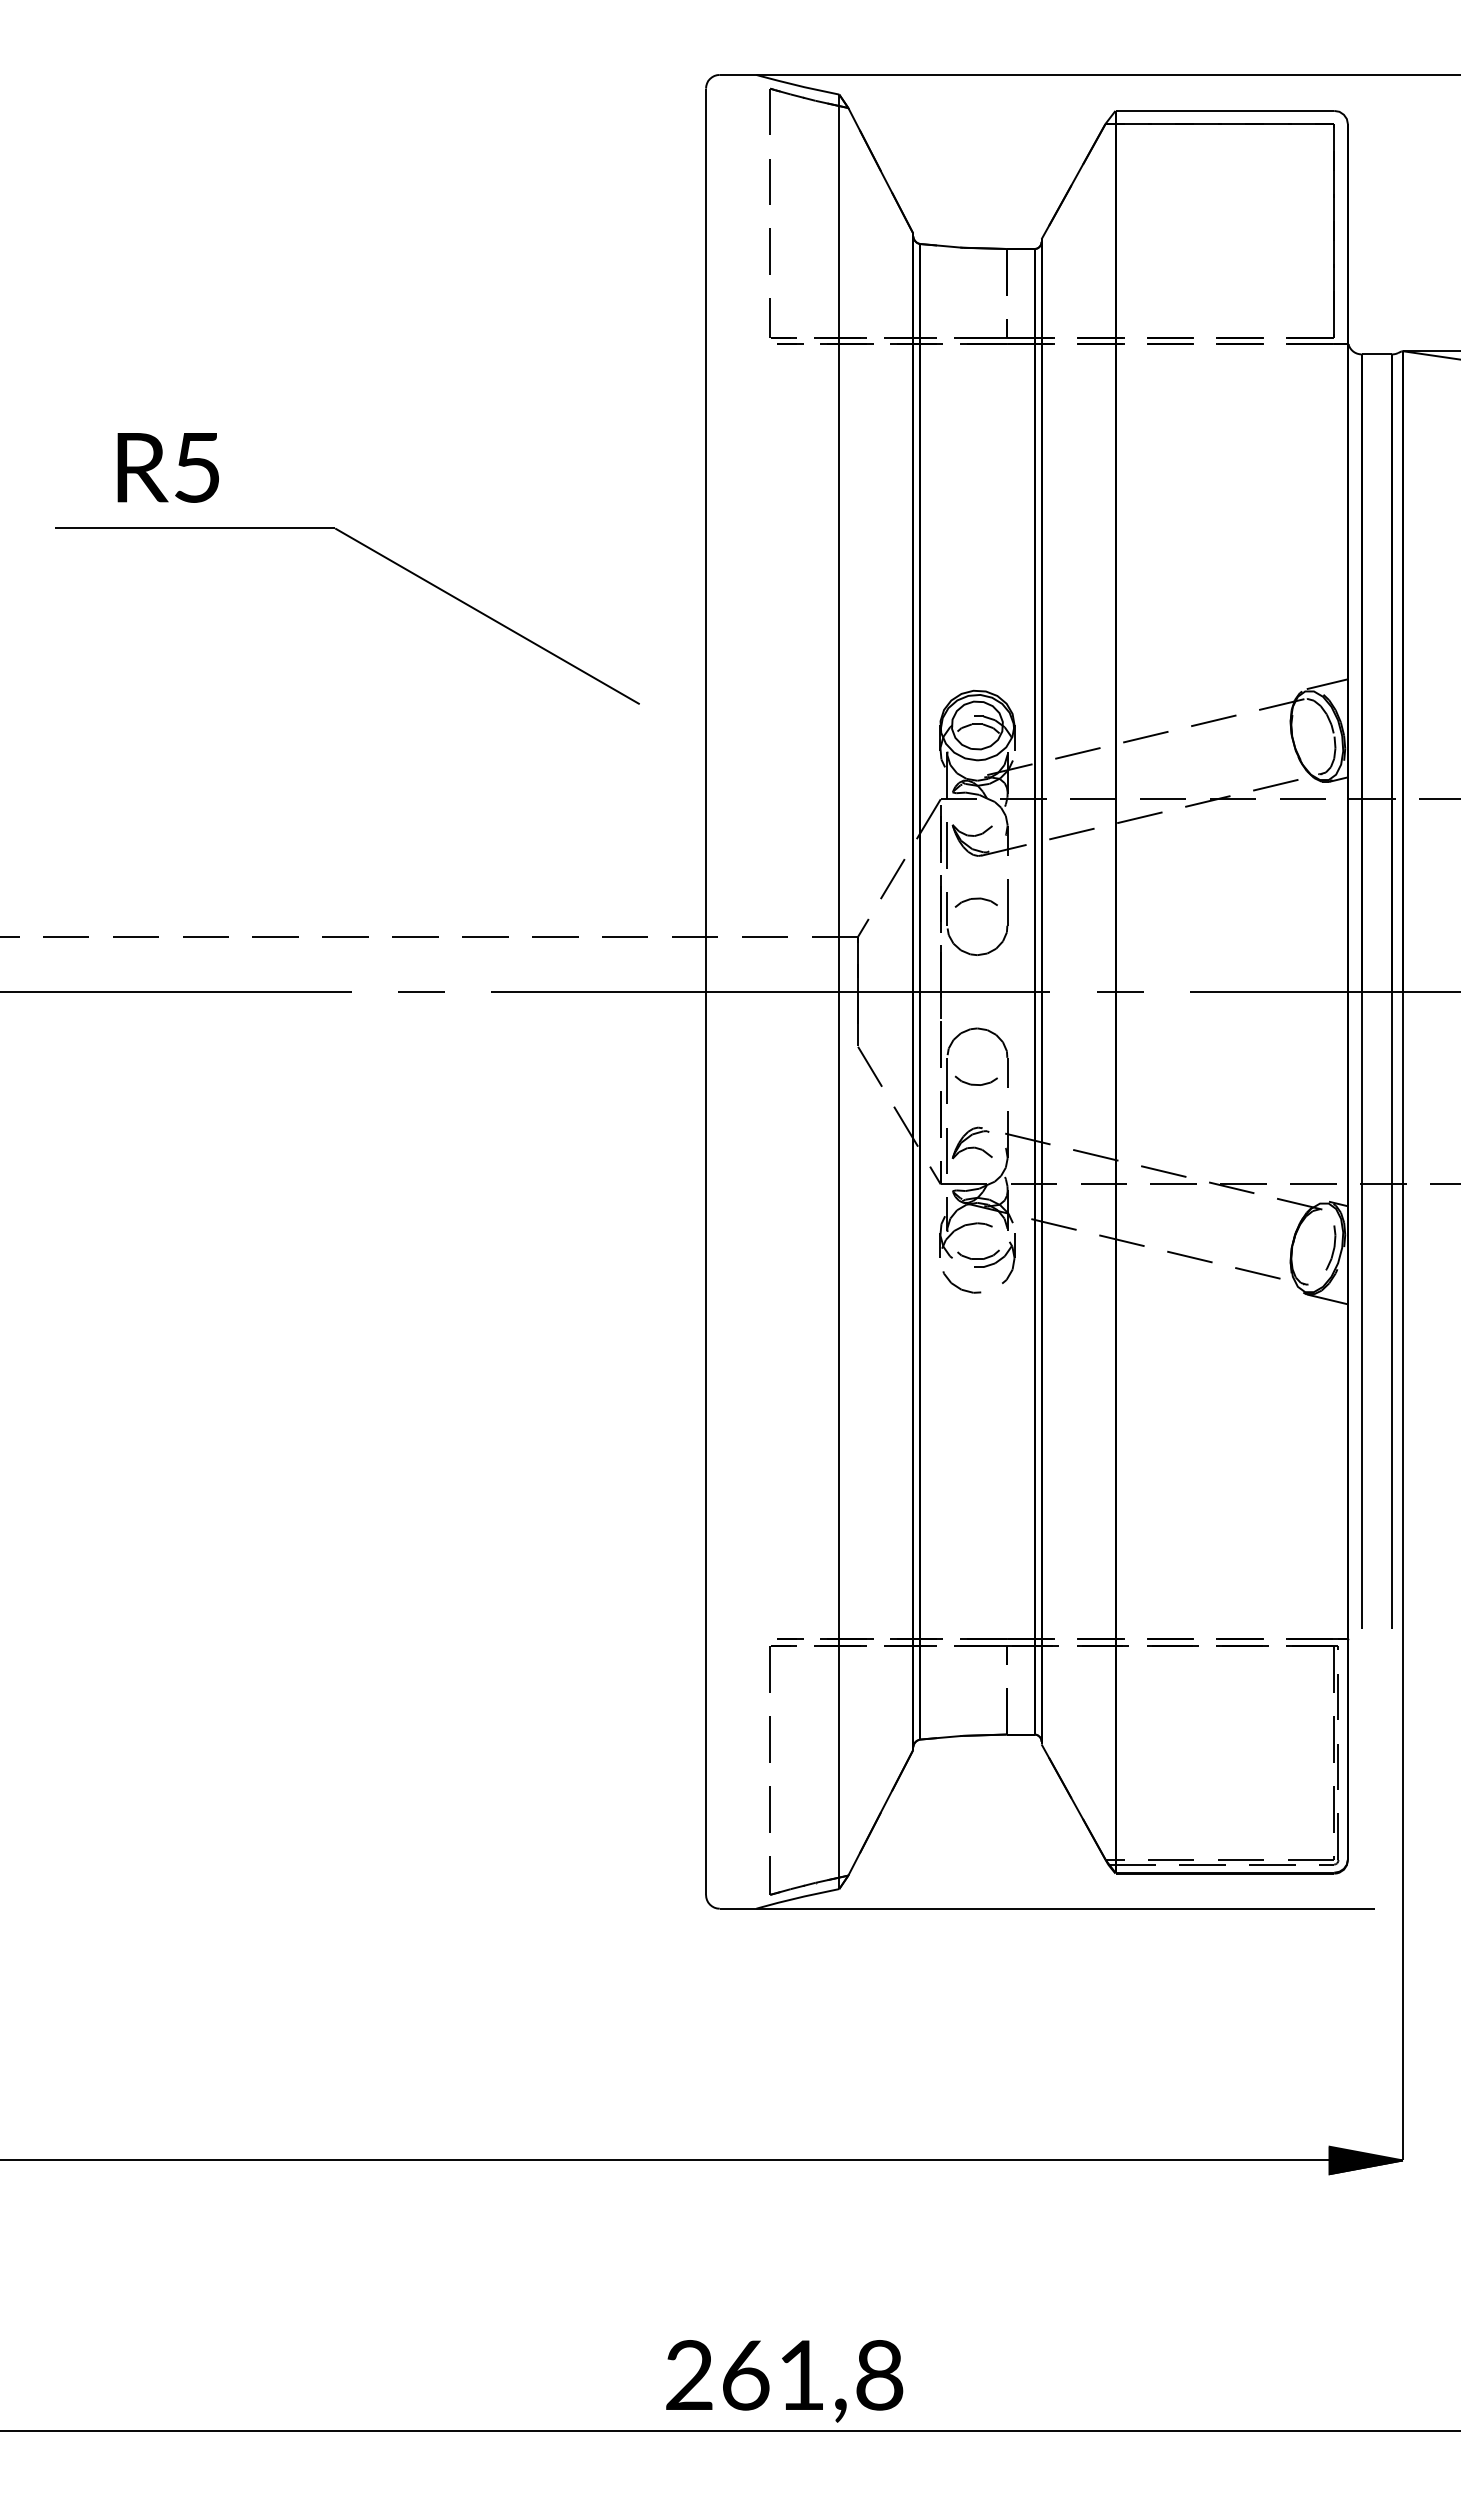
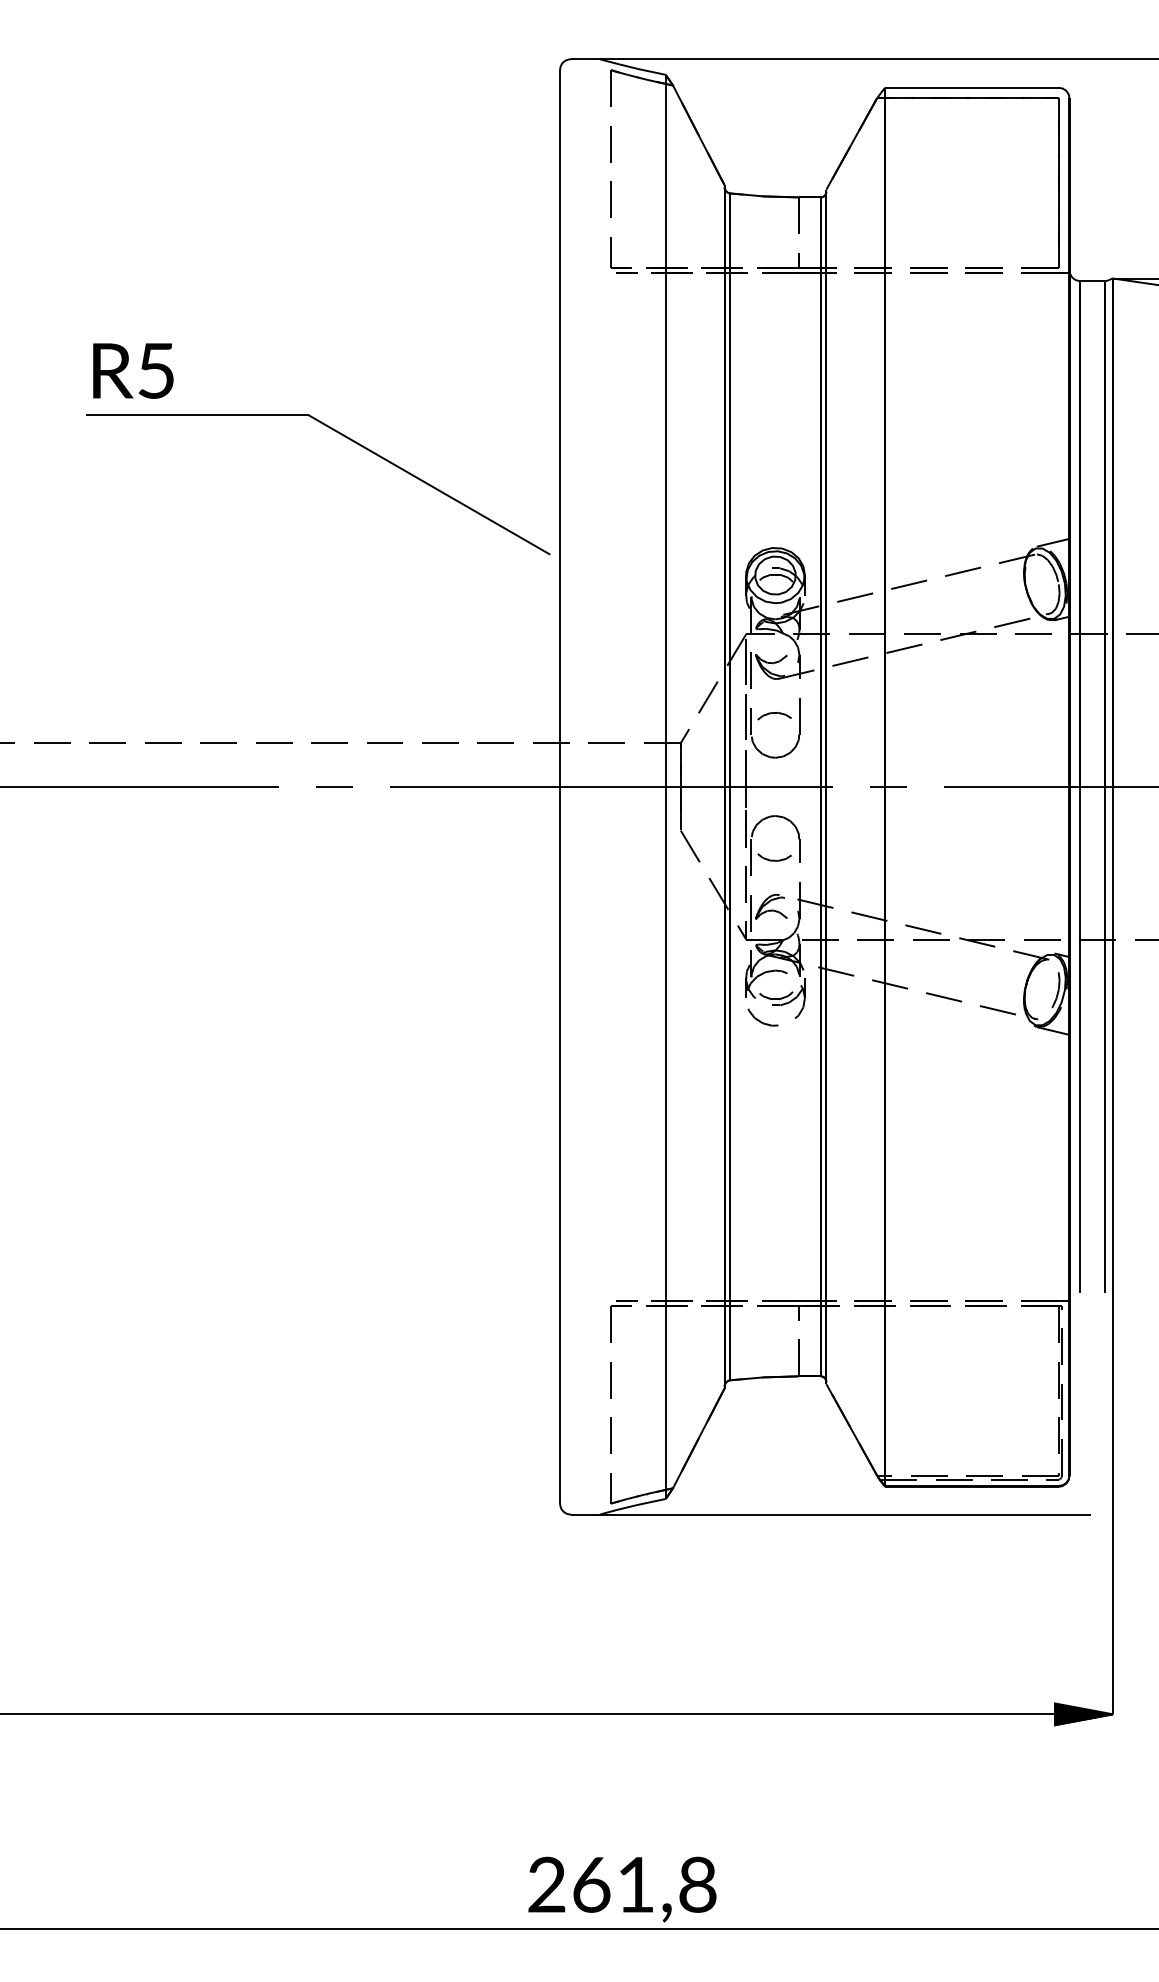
part: (379, 555) -> (343, 436), moved

